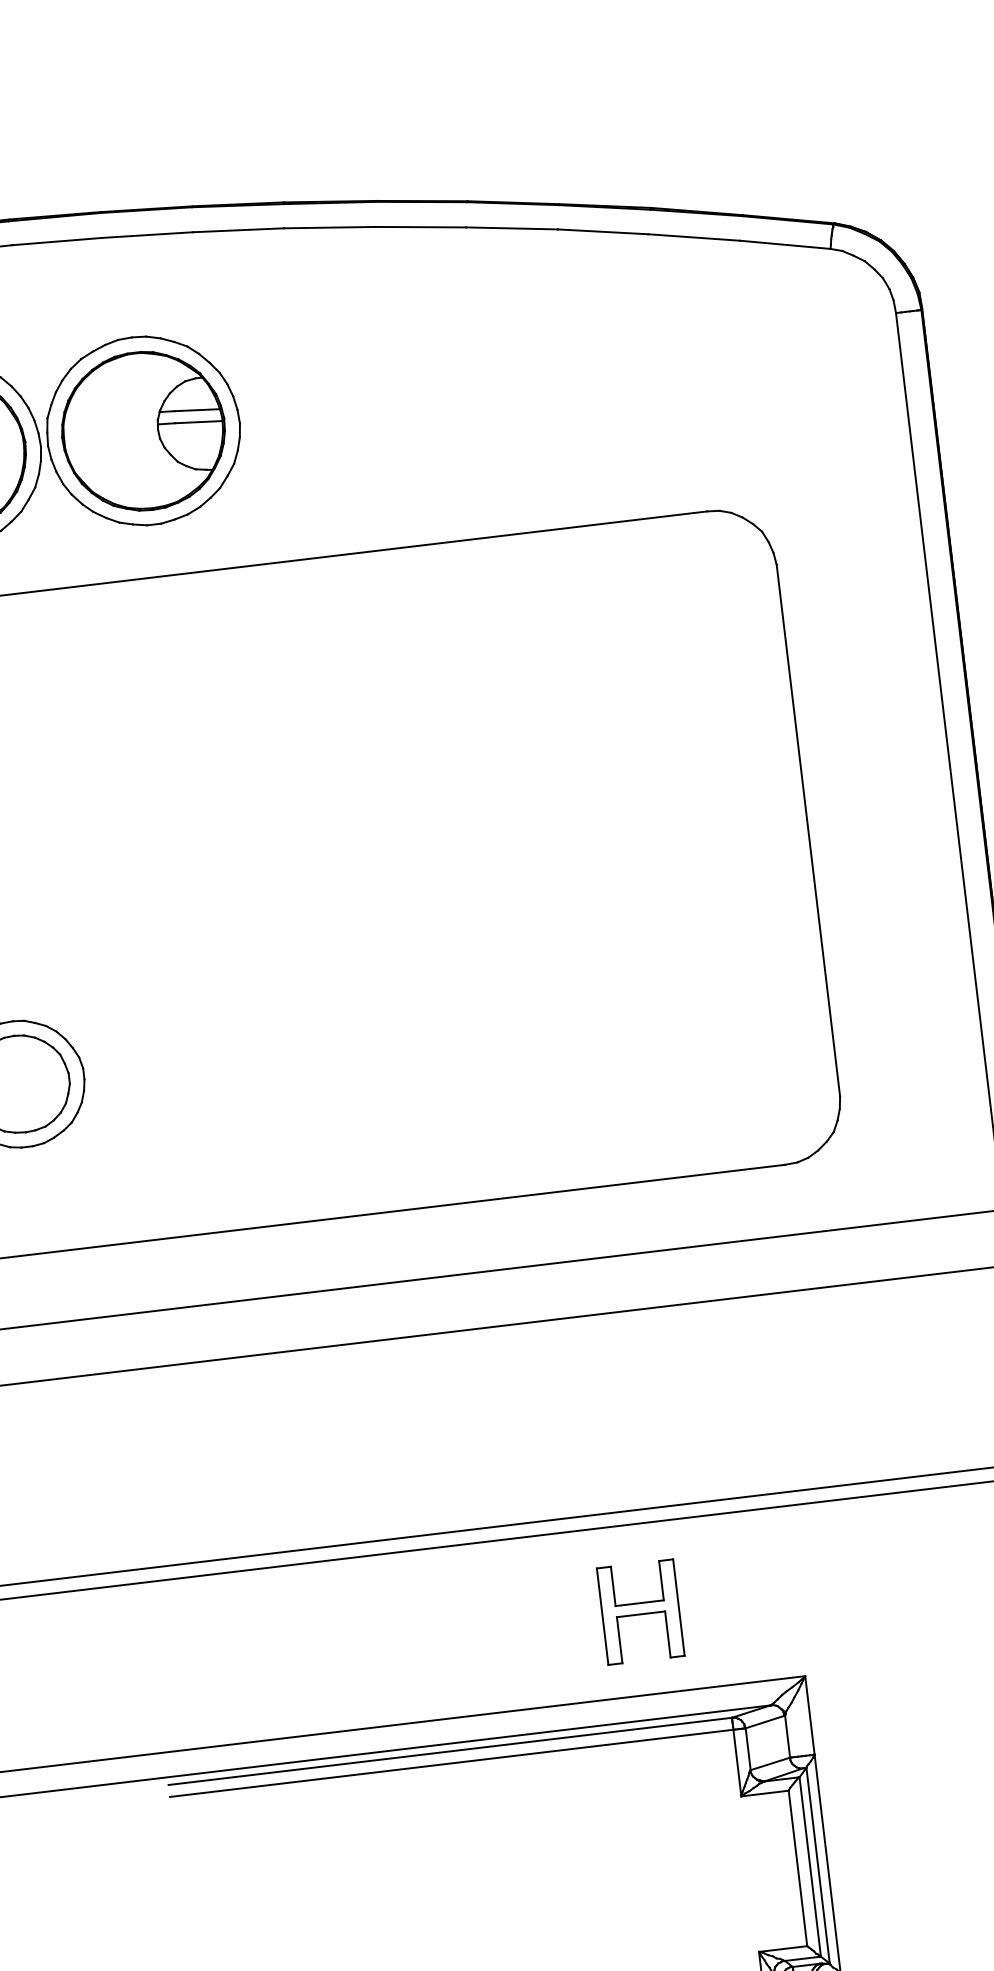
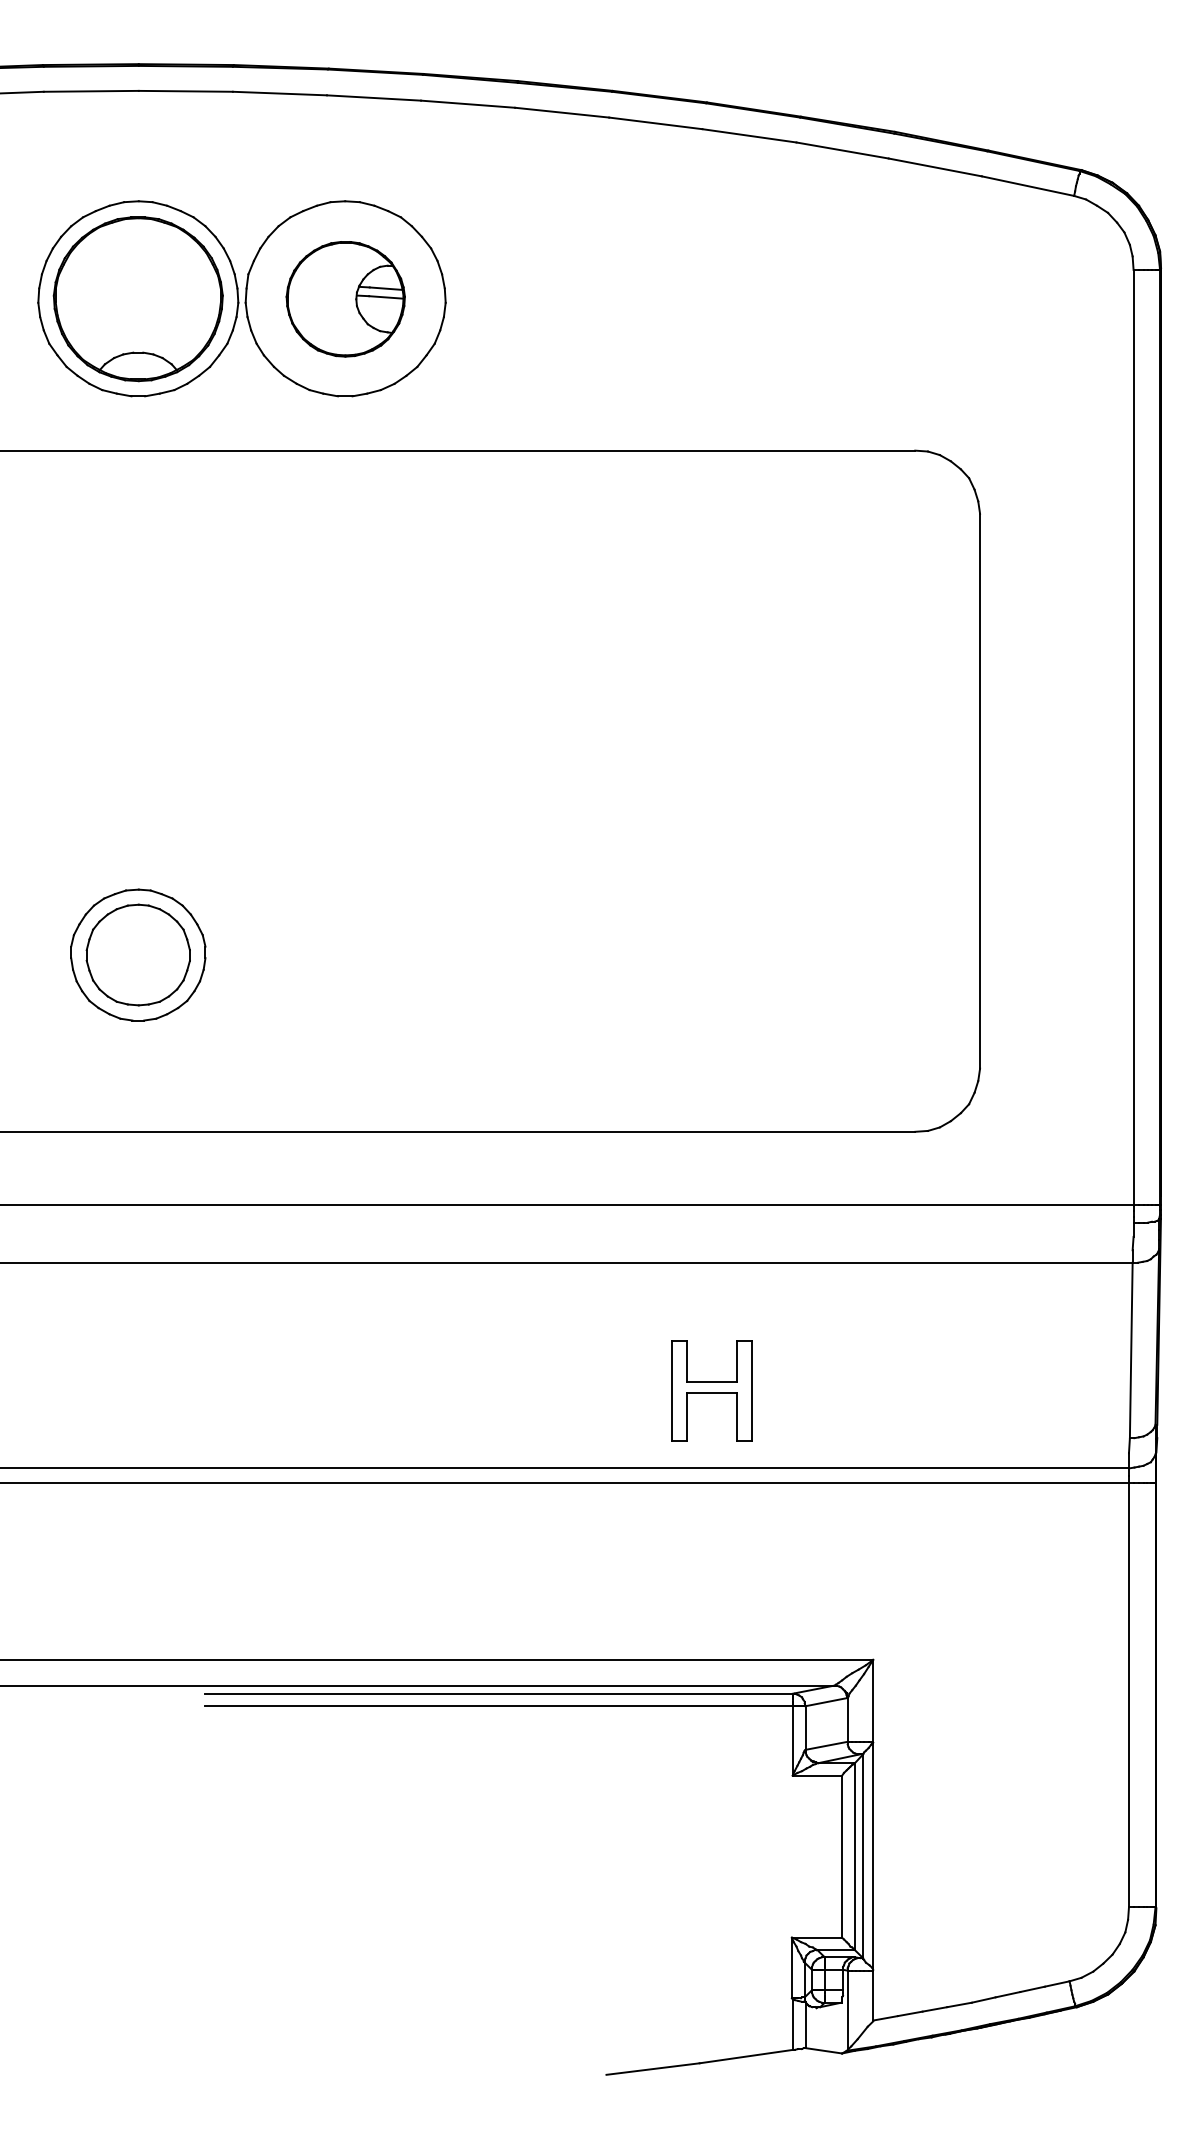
part: (143, 431) -> (345, 299), size x0.7
part: (640, 1611) -> (711, 1390), moved

